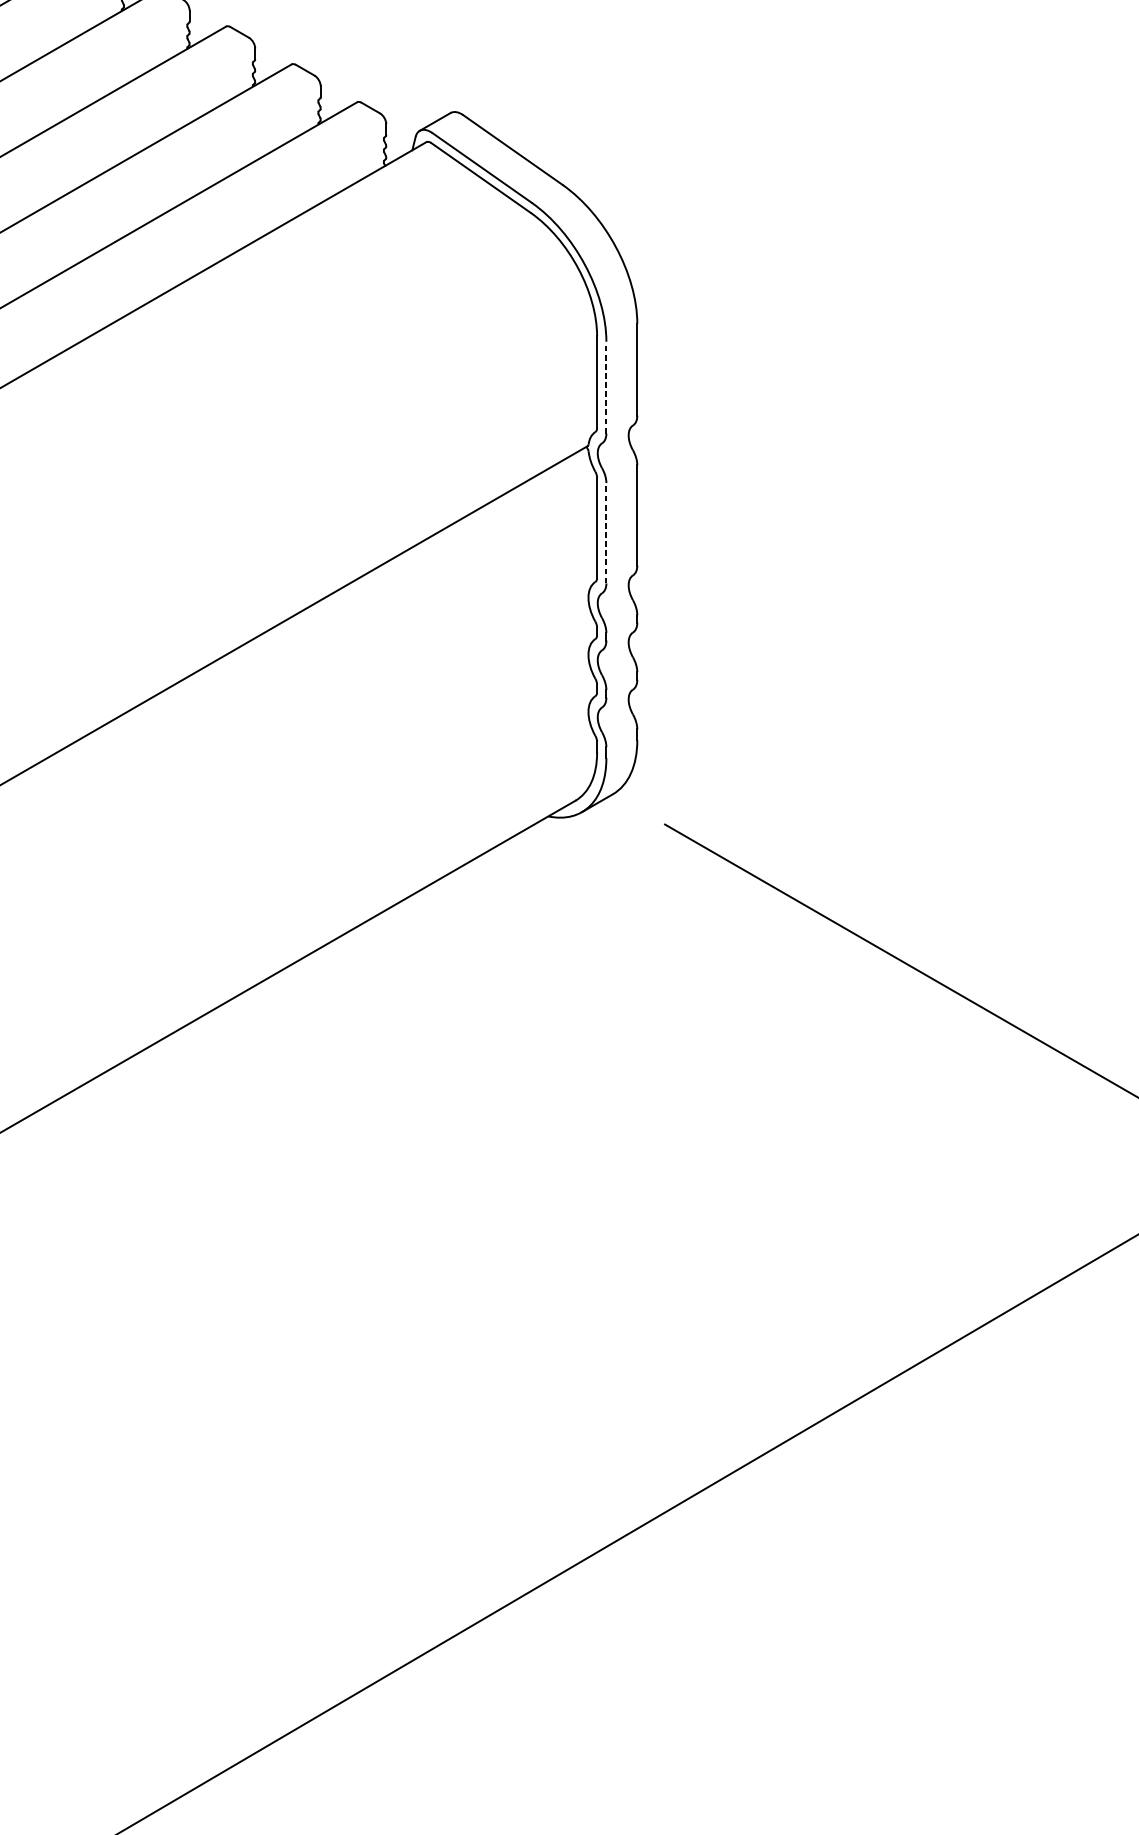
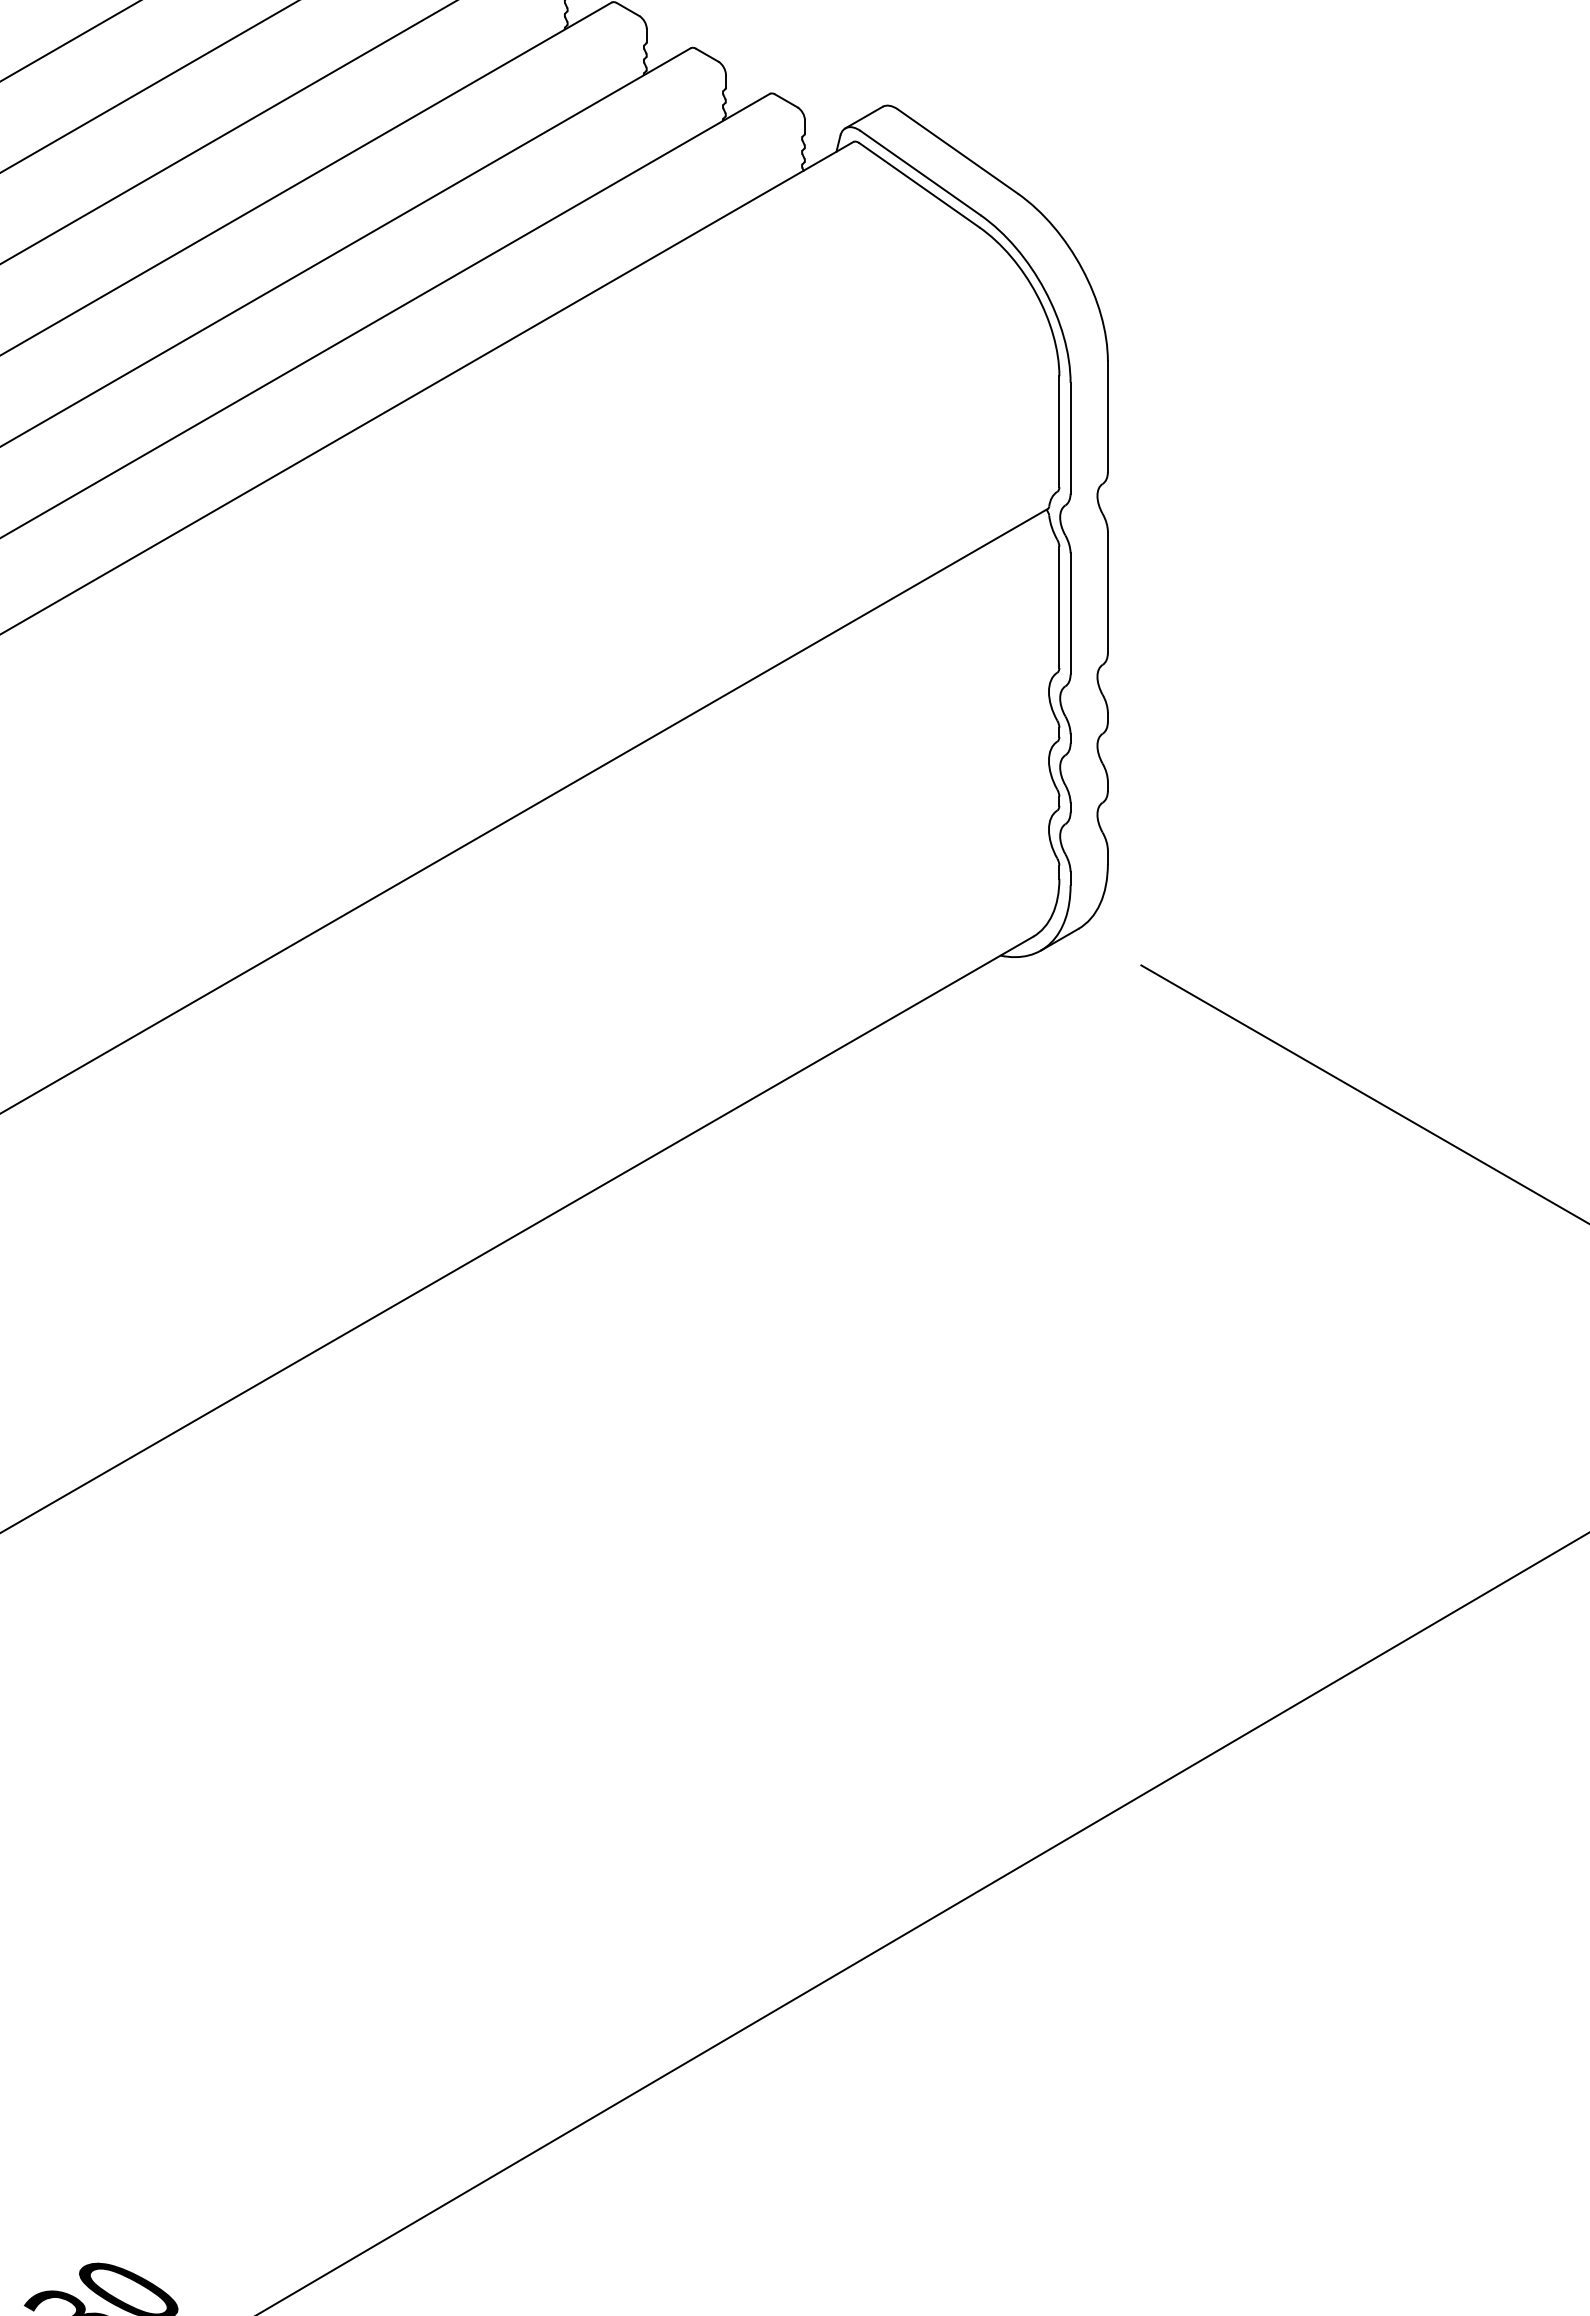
line: (606, 387) -> (1070, 437), dashed -> solid
line: (606, 532) -> (1070, 613), dashed -> solid

